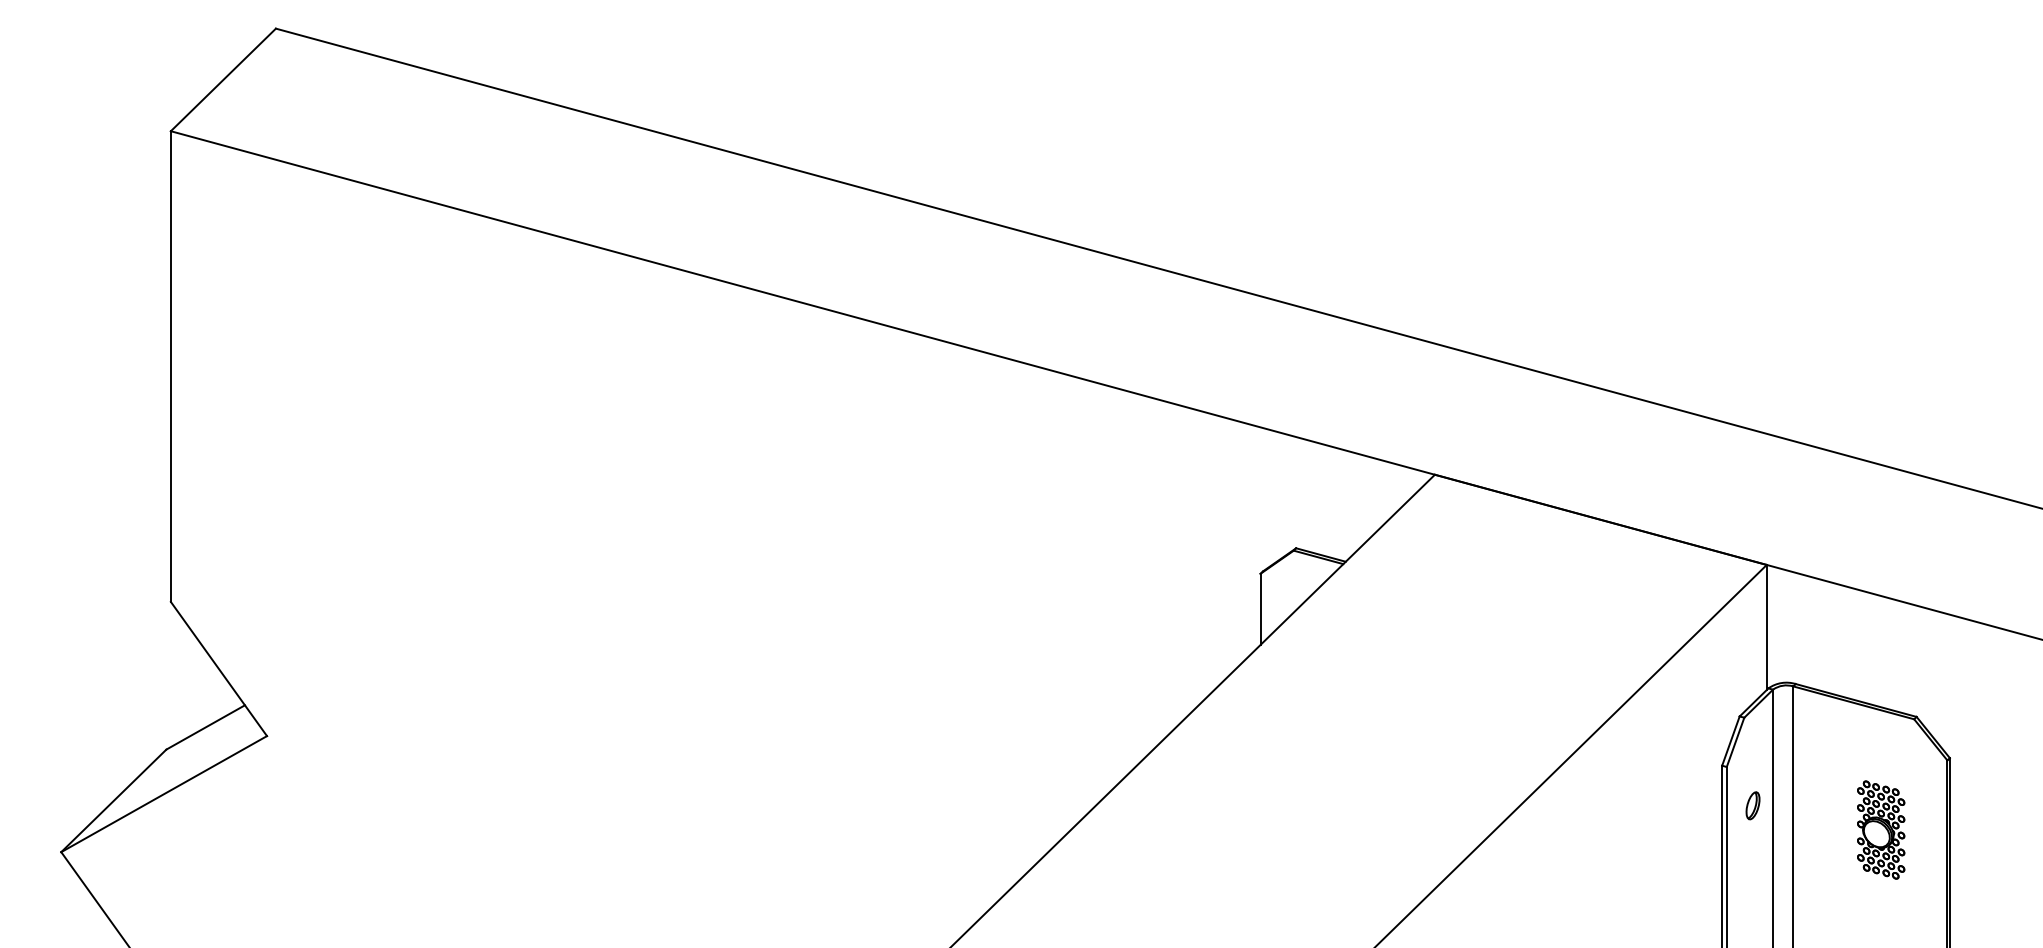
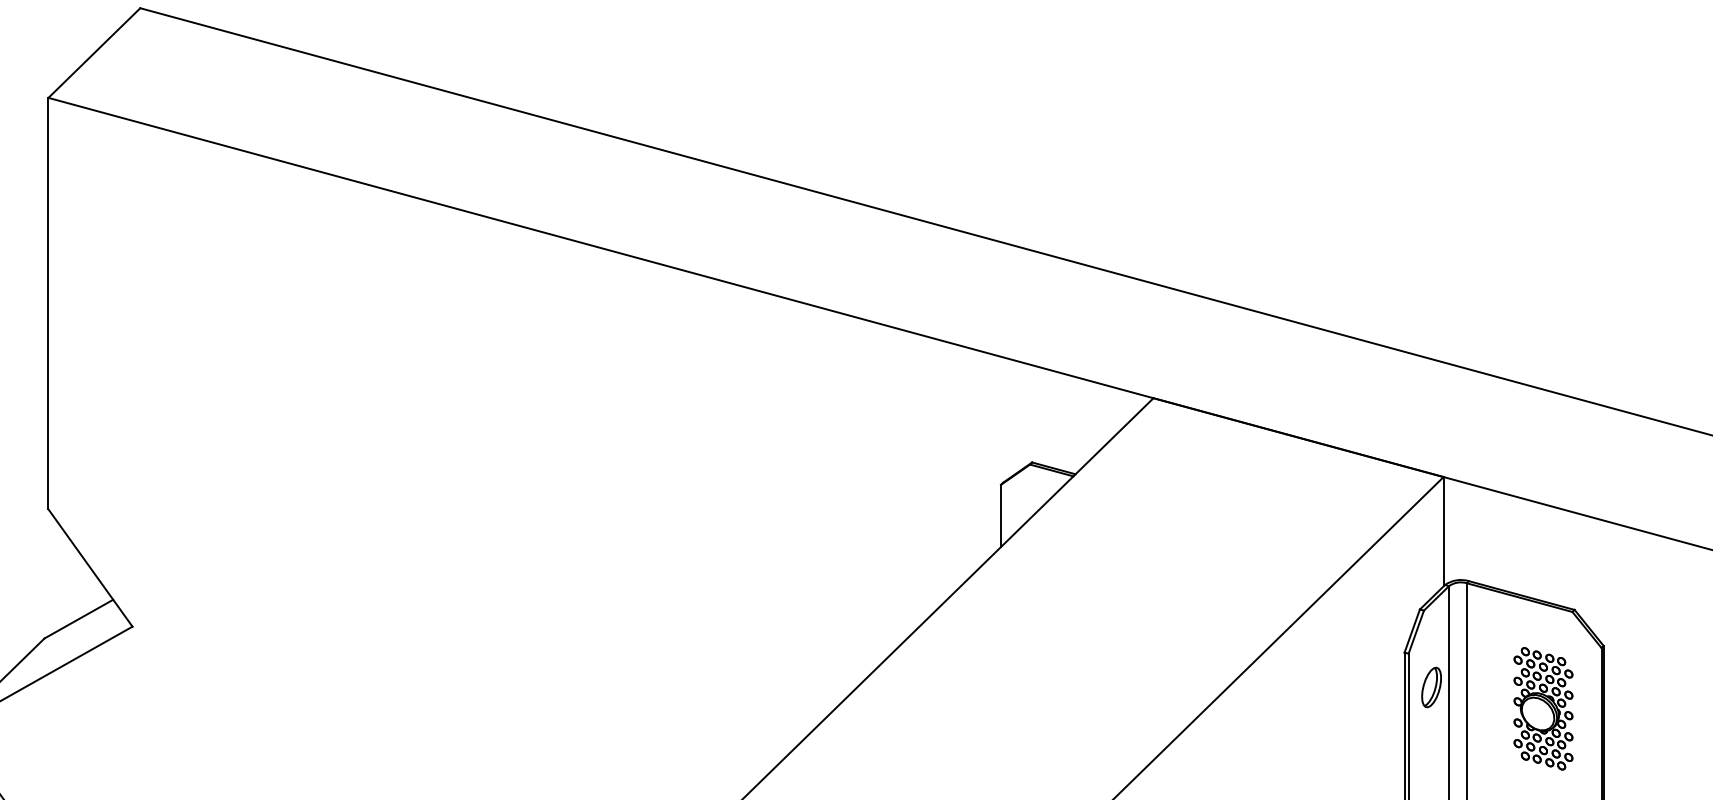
part: (1752, 805) -> (1431, 687), size x1.67
part: (1881, 829) -> (1543, 708), size x1.43

